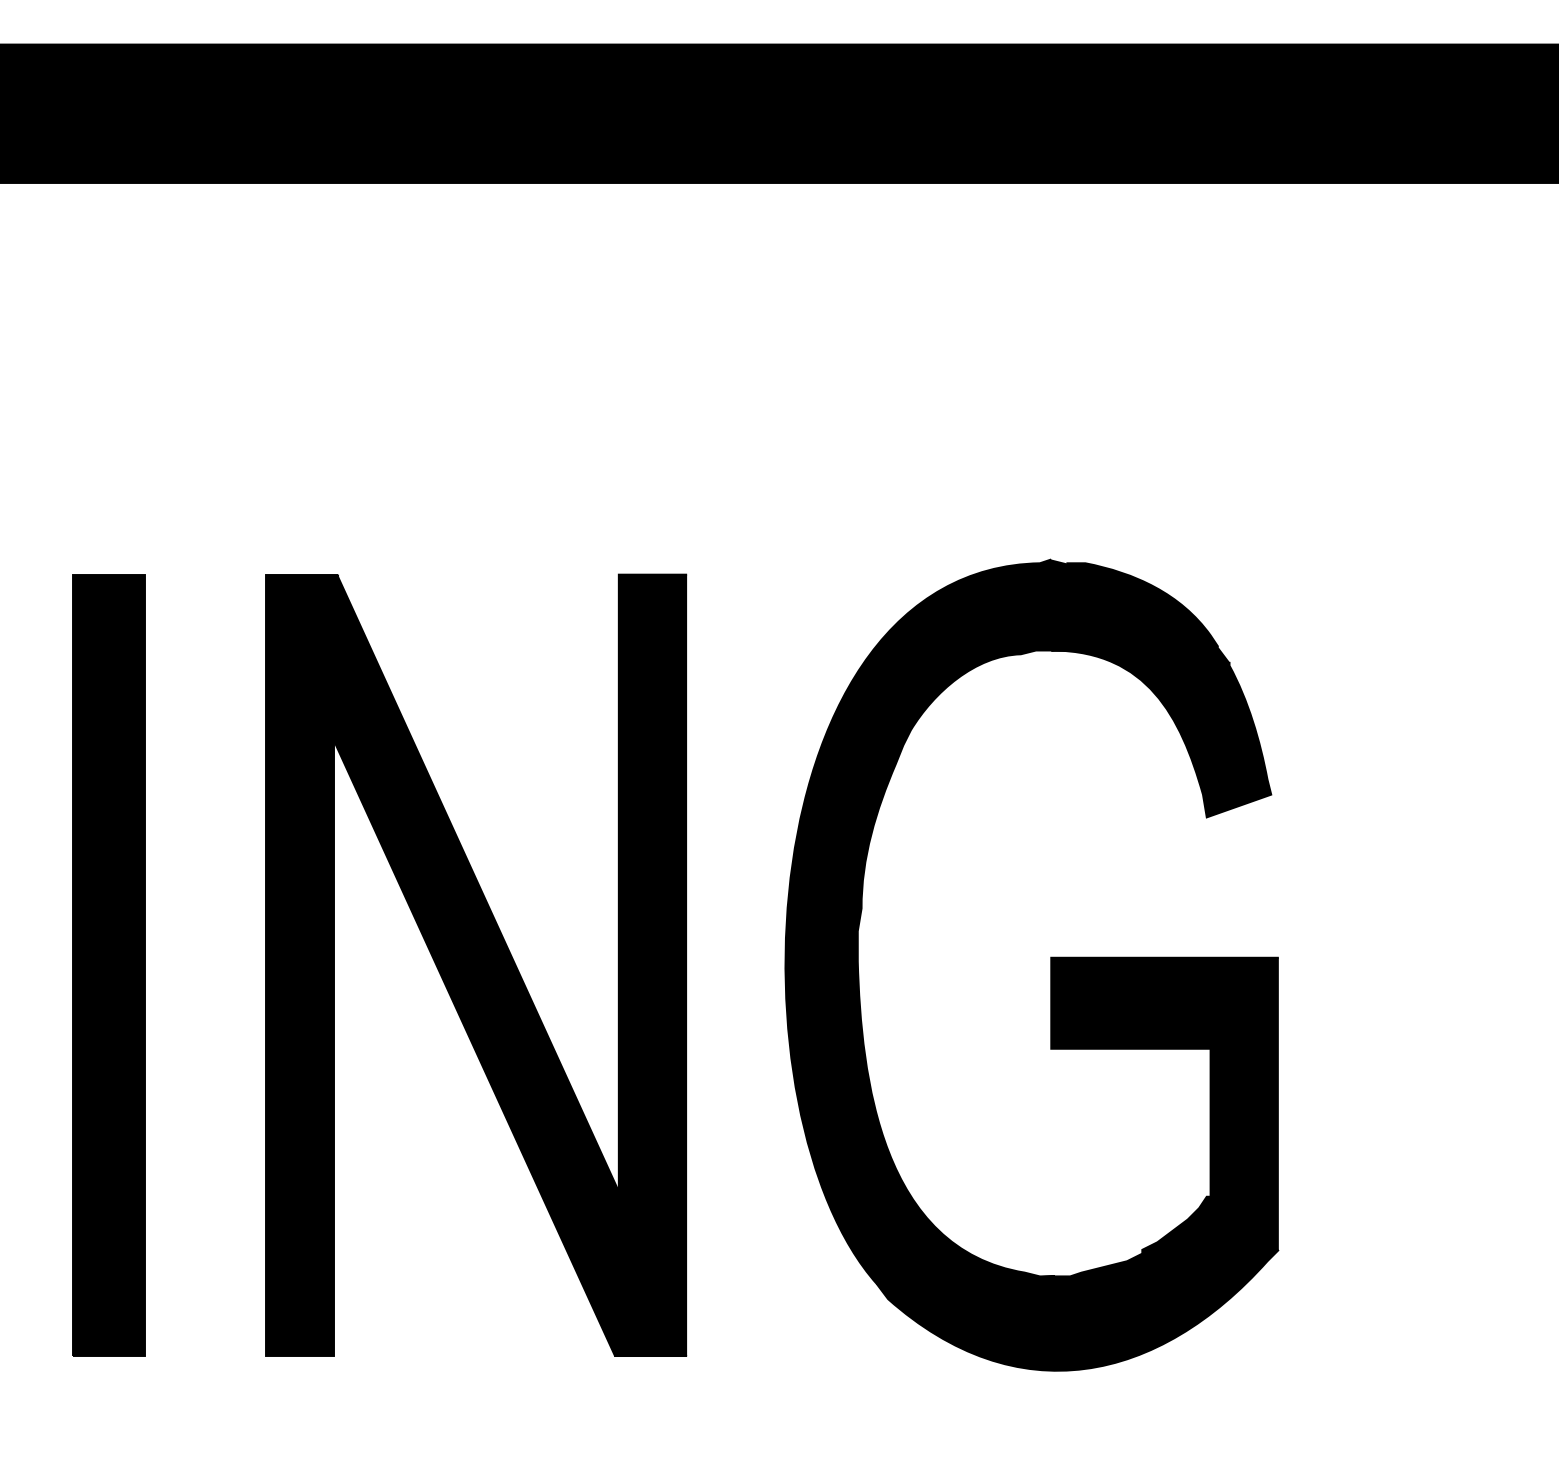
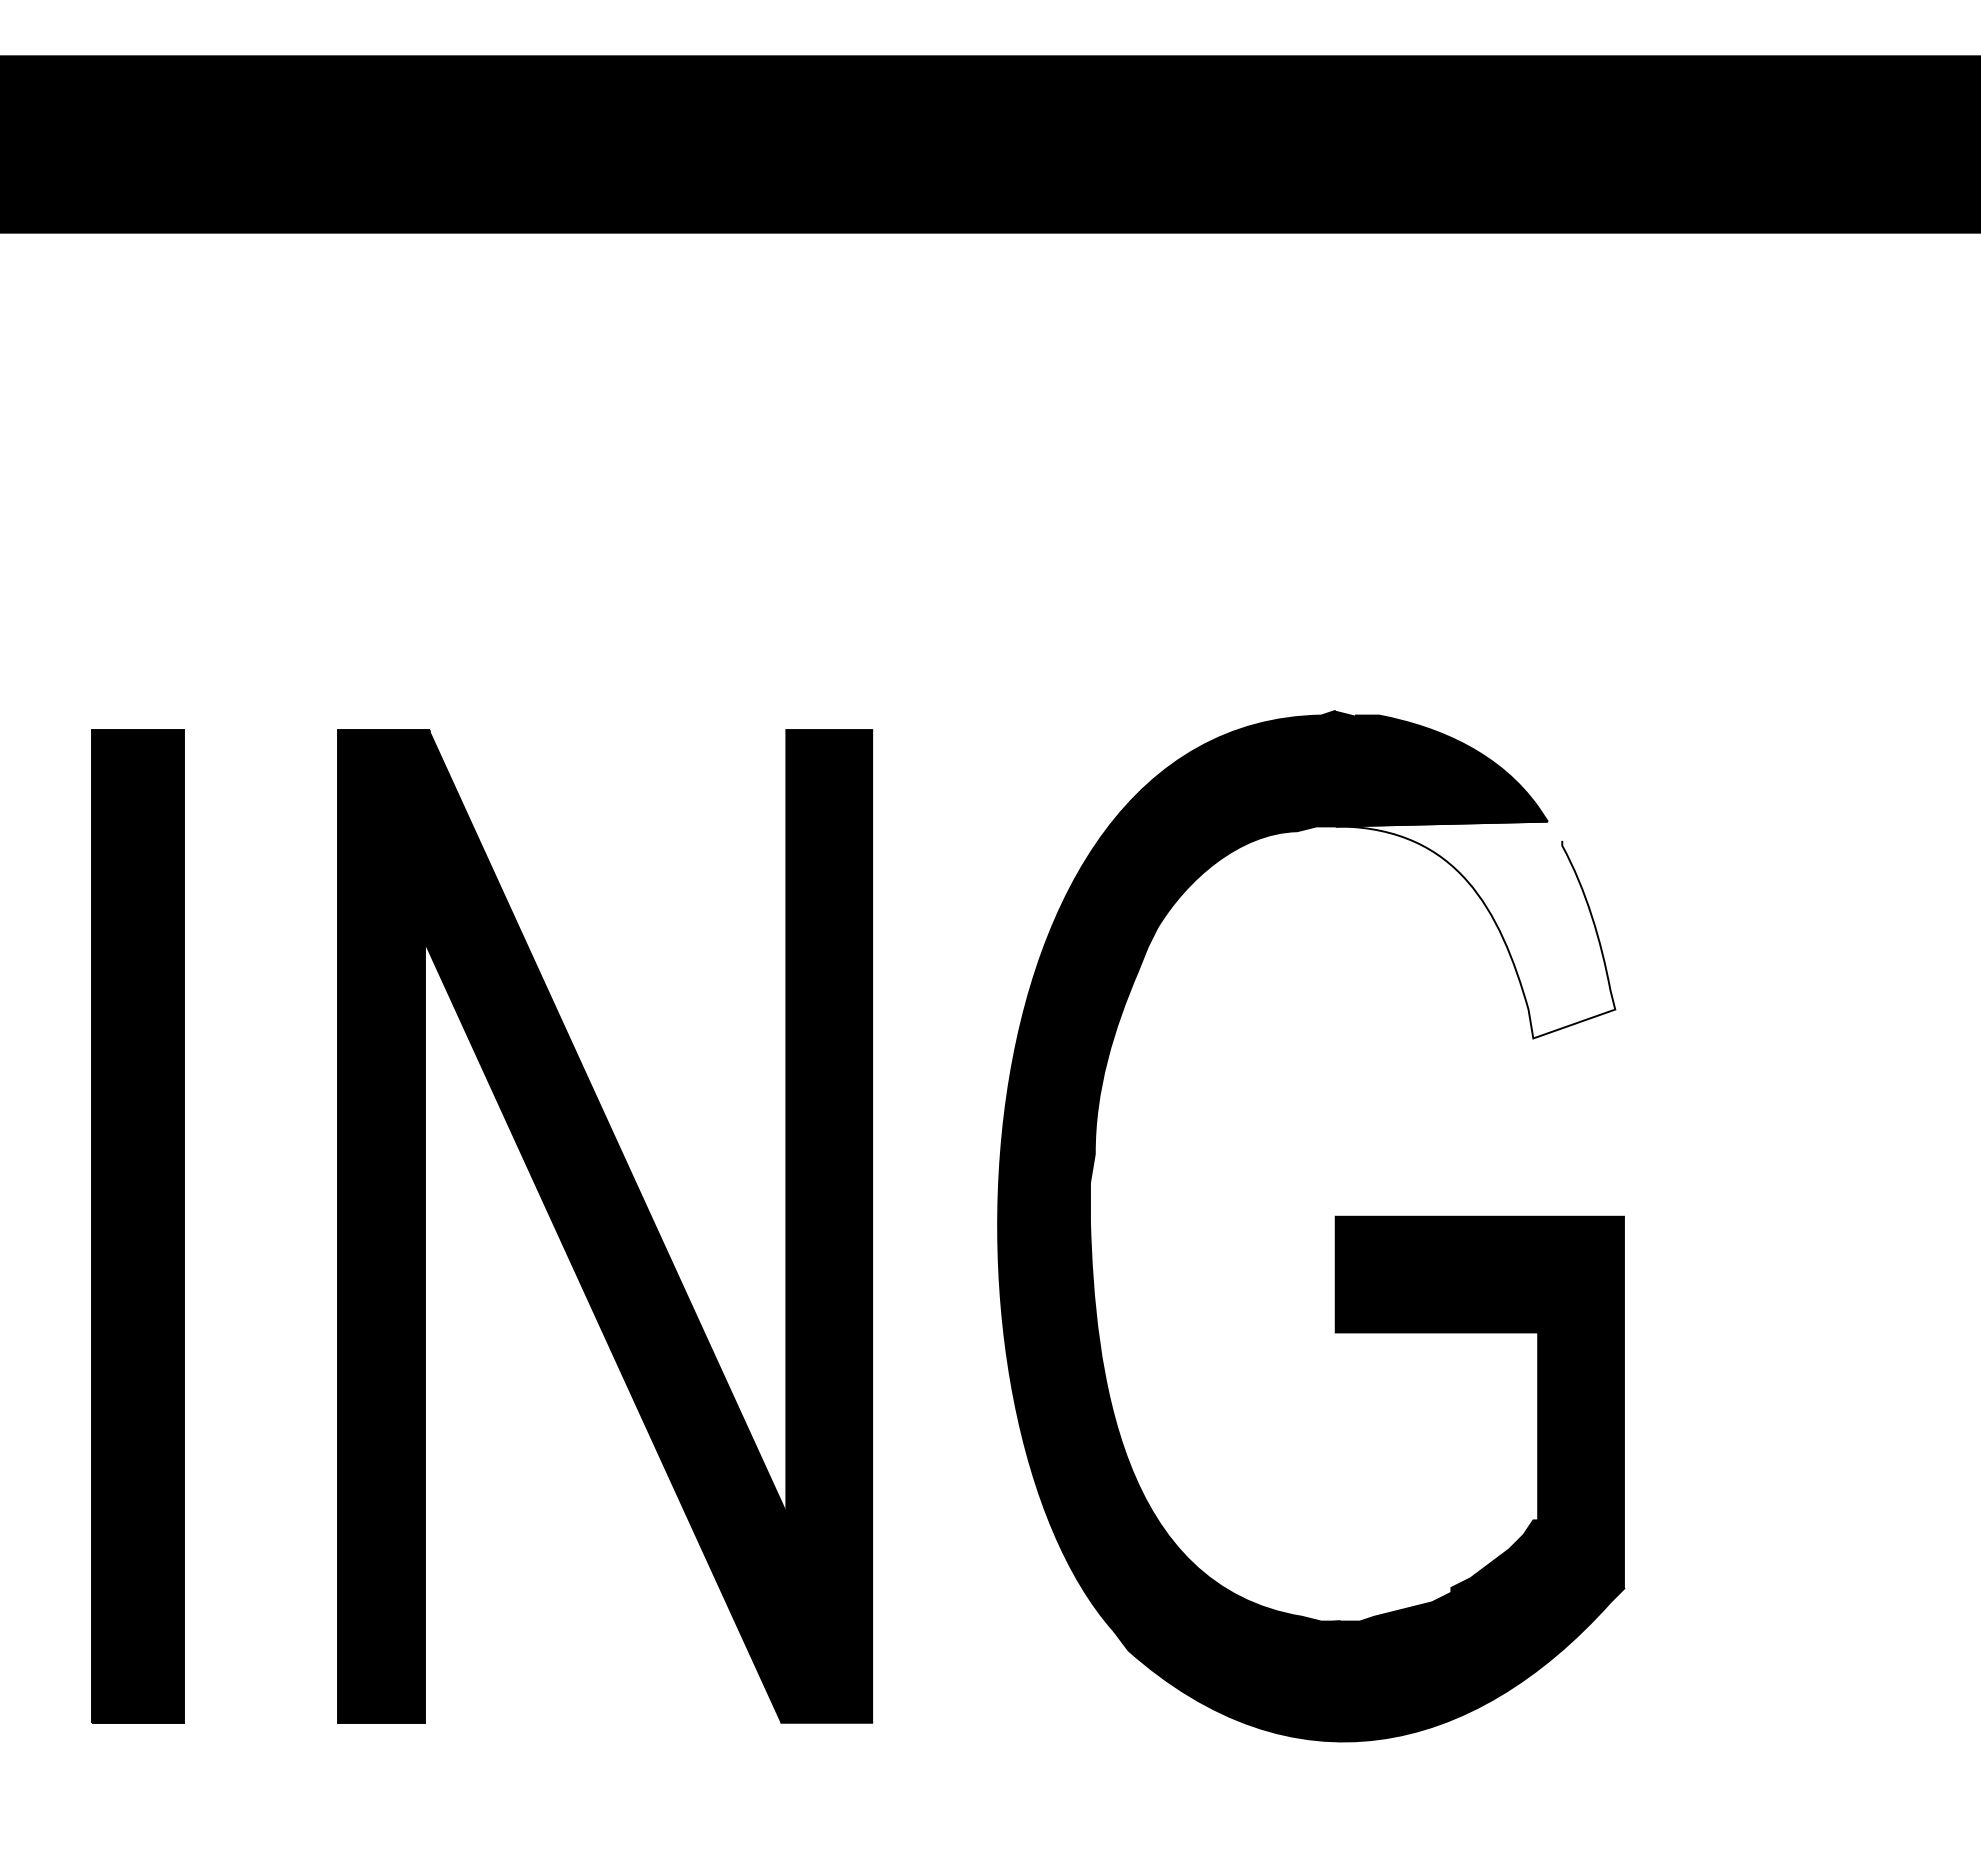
fill: (1161, 731) -> (1475, 929), removed

